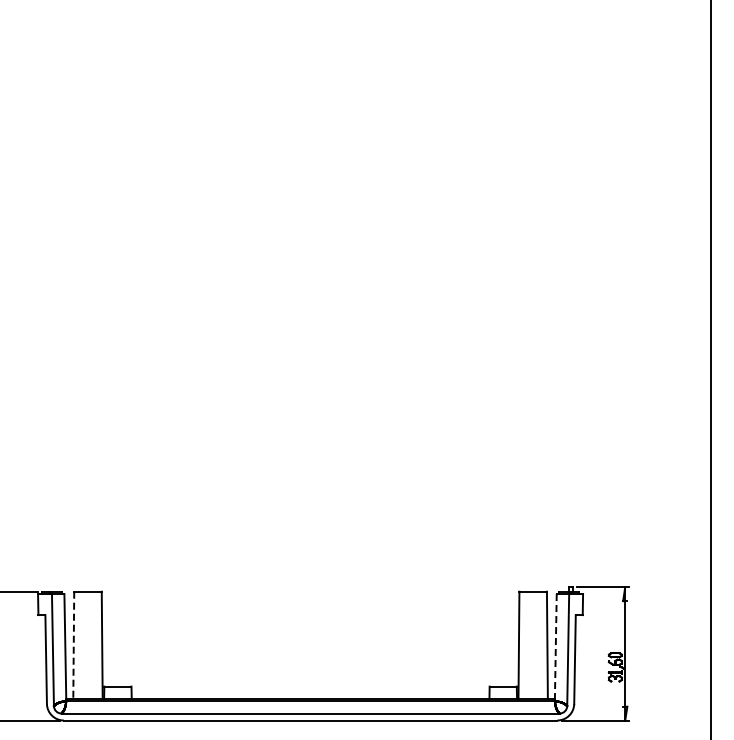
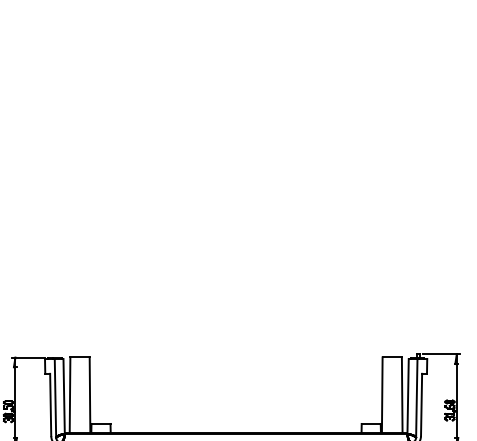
line: (73, 645) -> (69, 395), dashed -> solid
line: (555, 647) -> (407, 396), dashed -> solid

